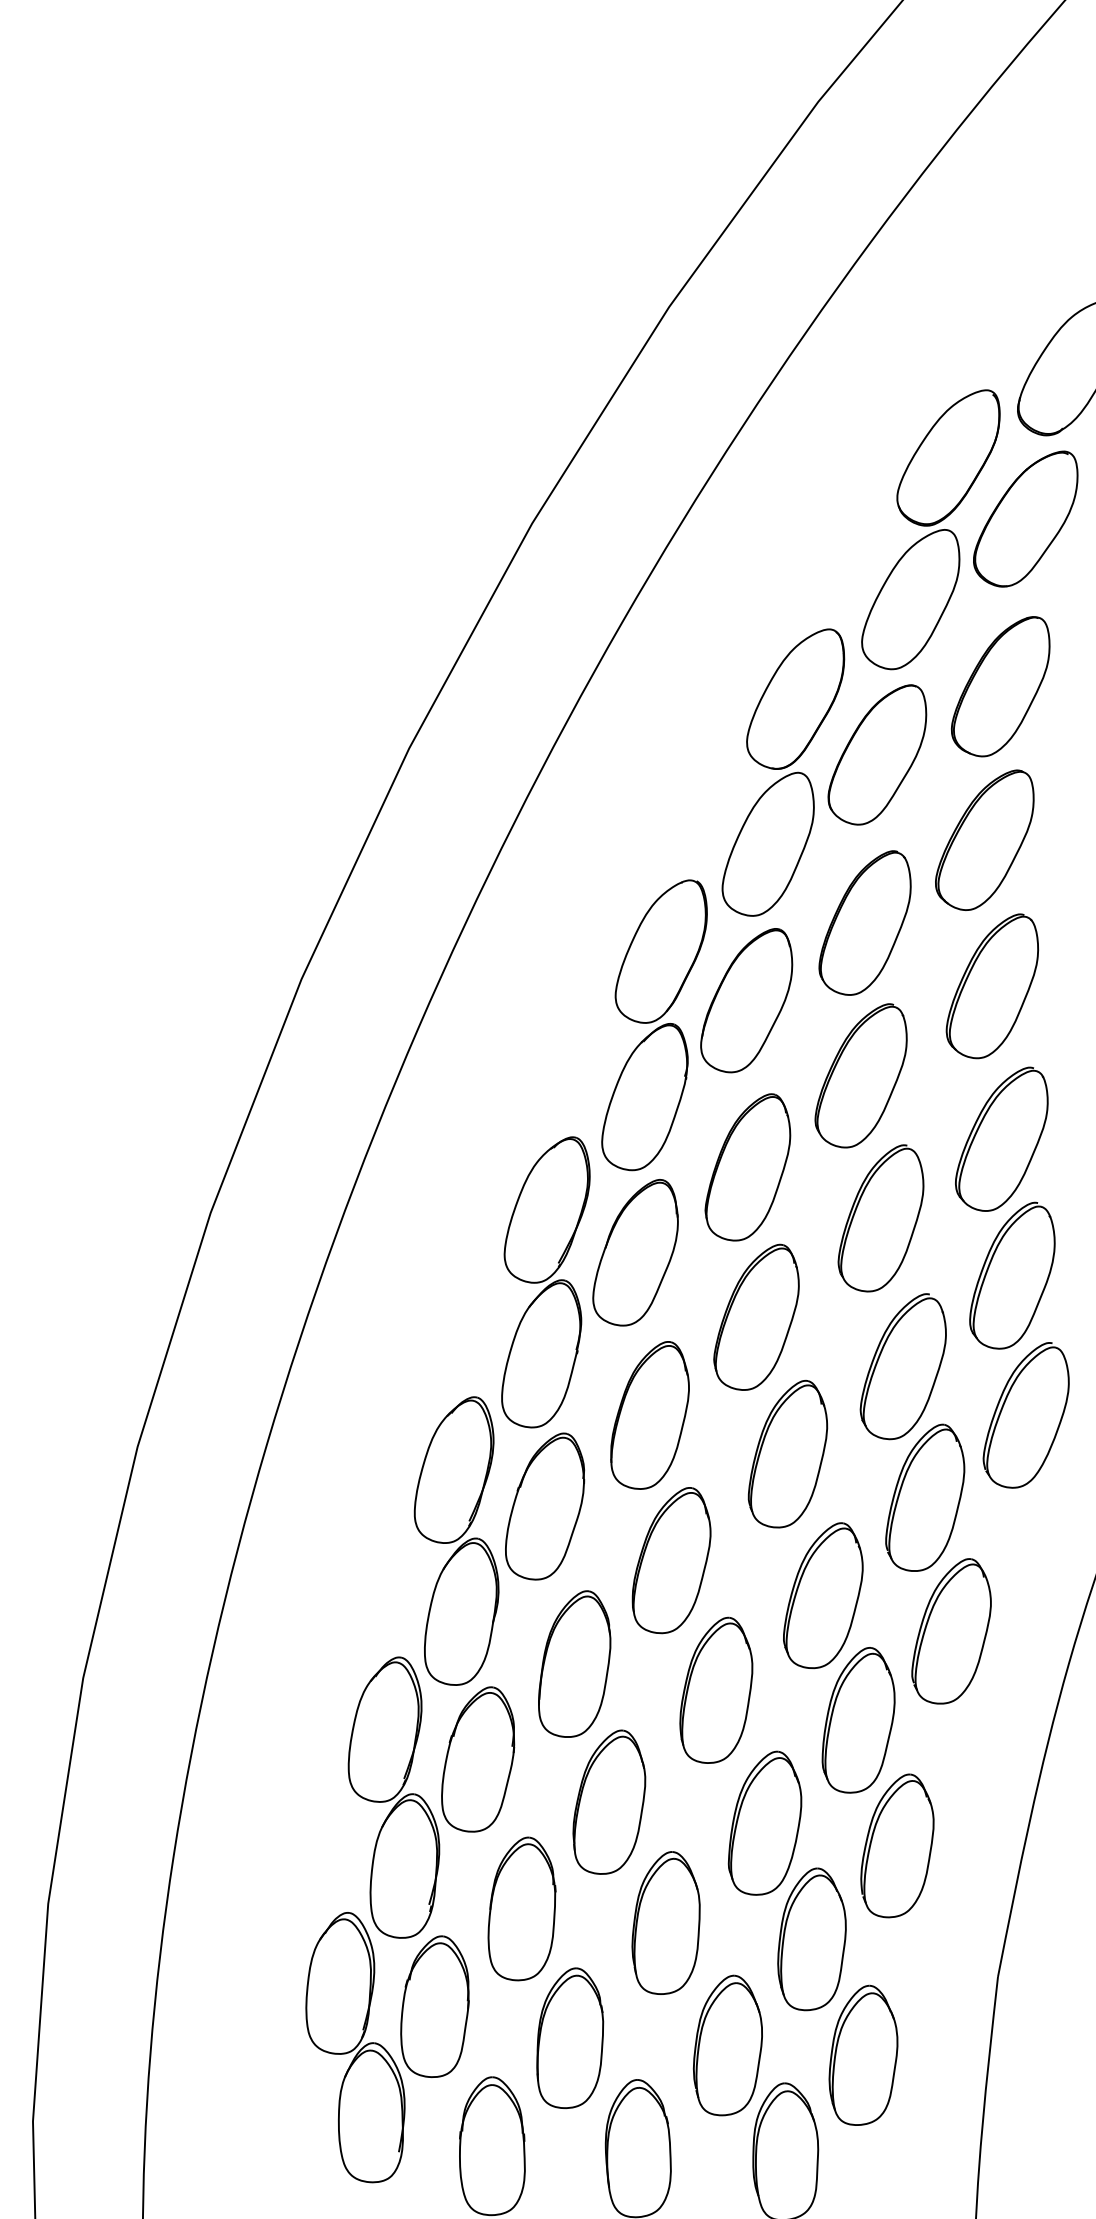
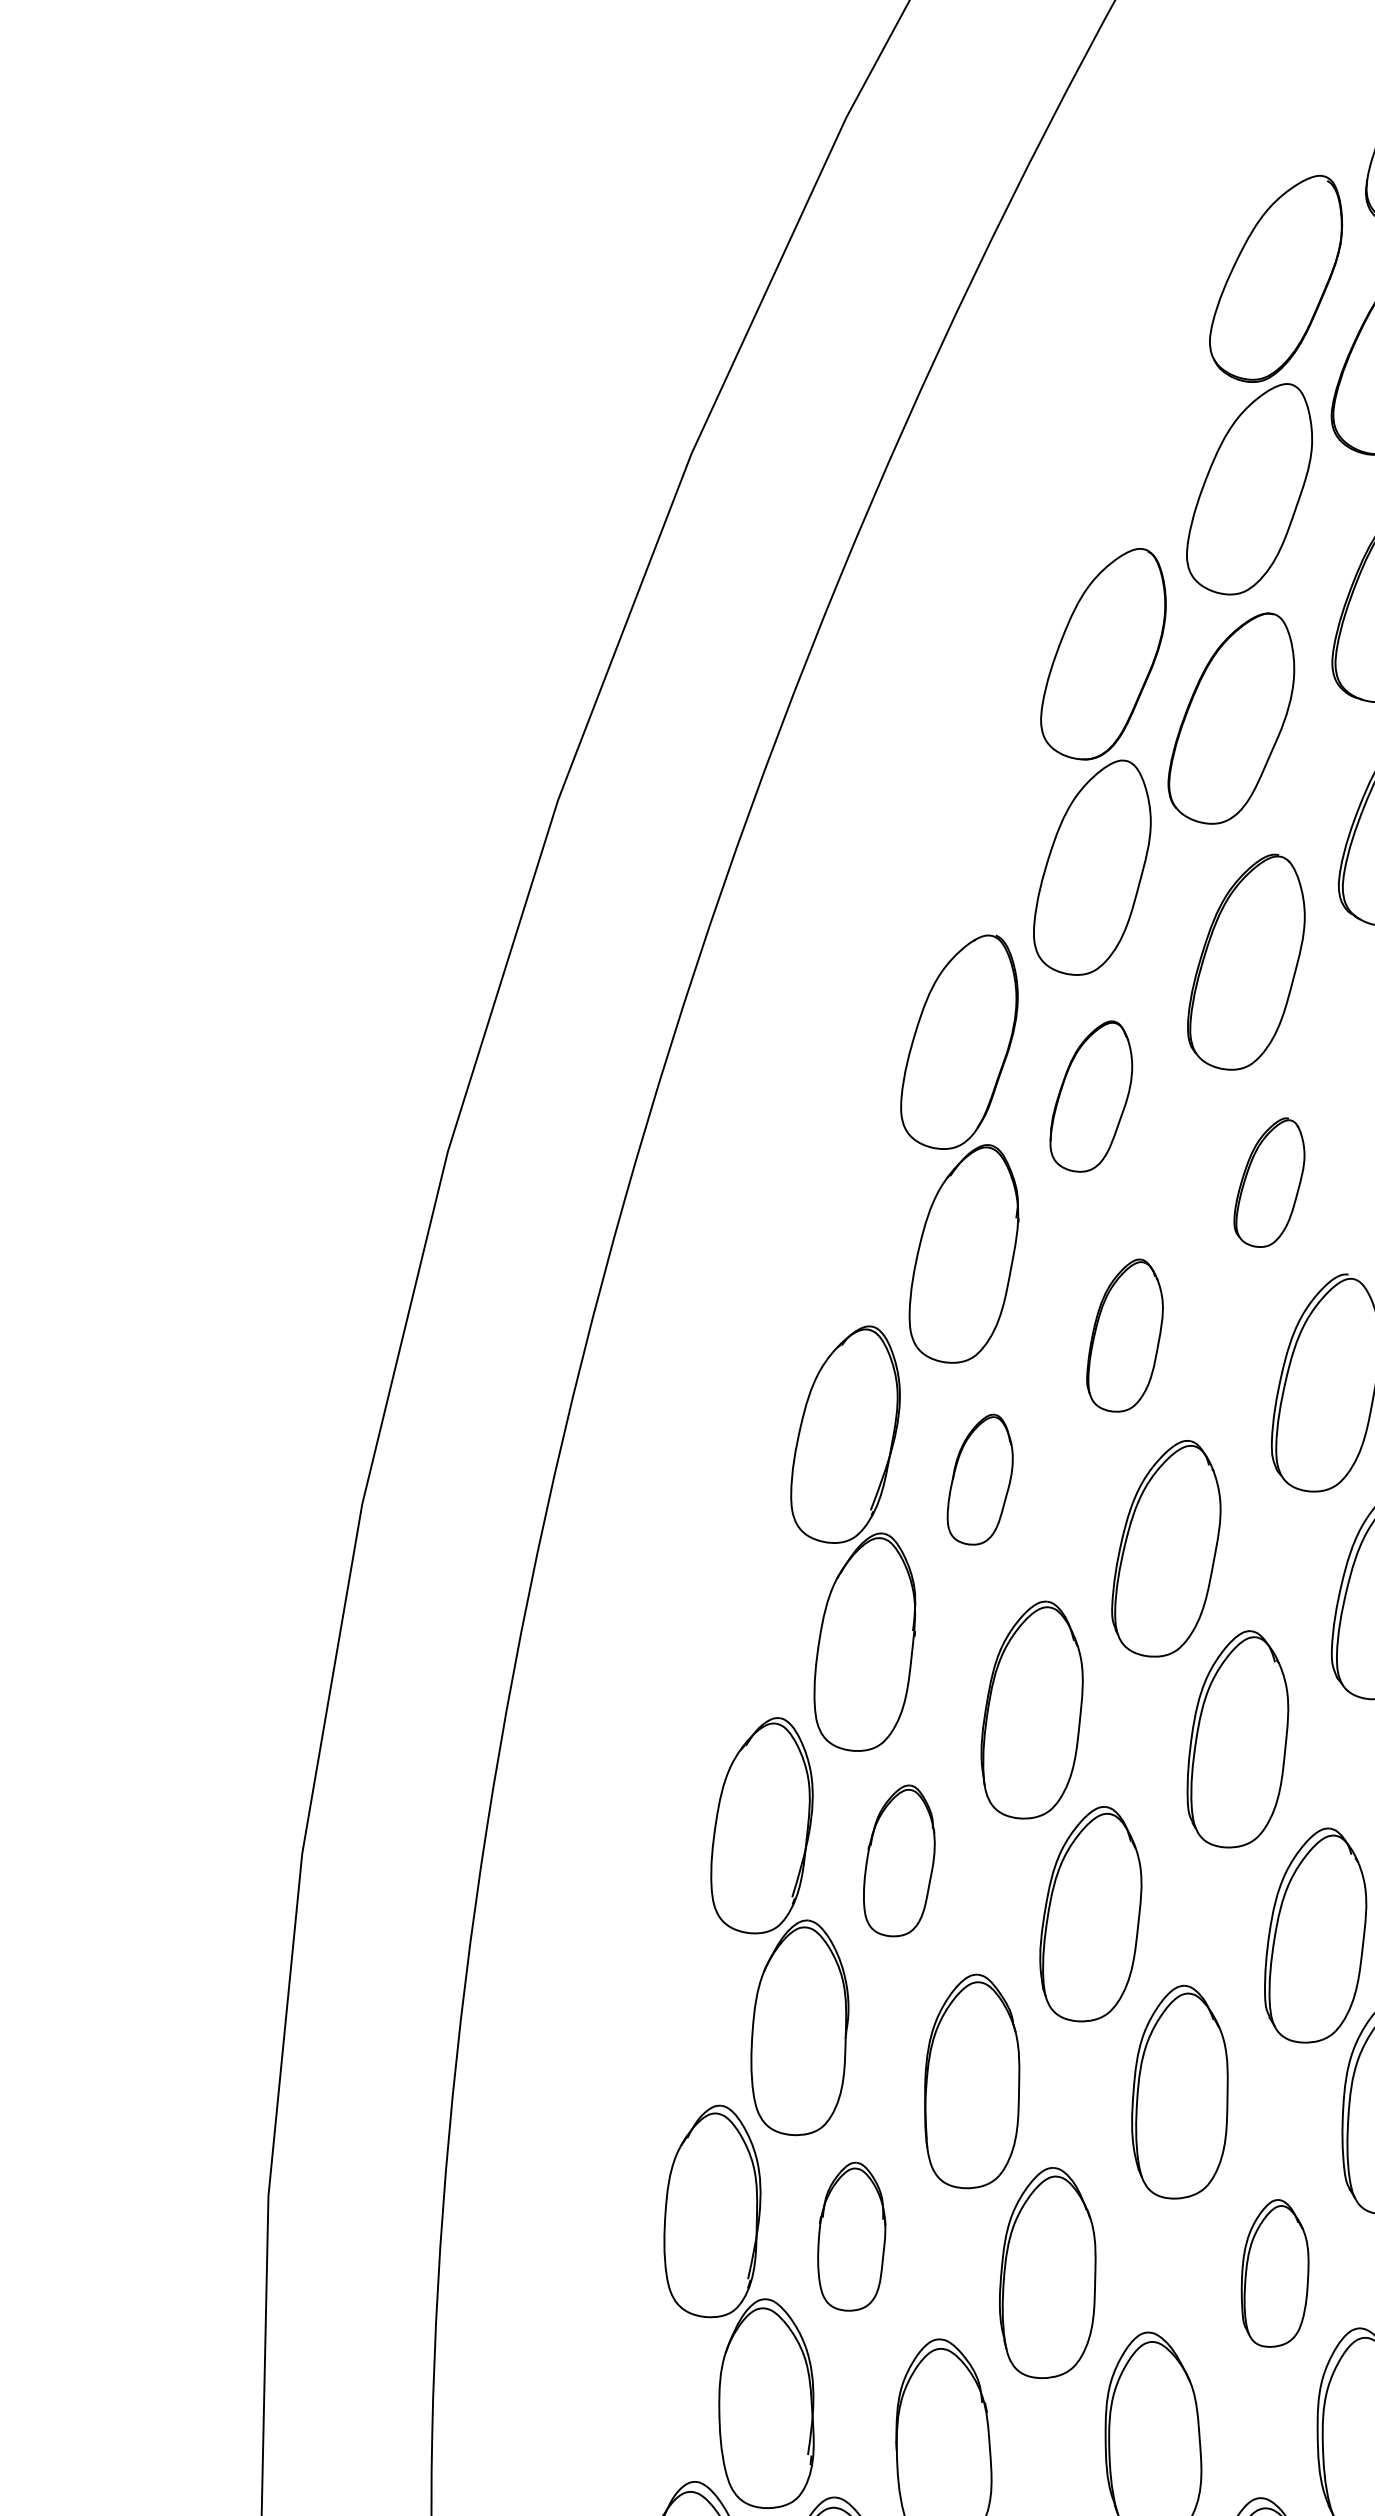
part: (746, 1000) -> (1090, 1097), size x0.7
part: (860, 1075) -> (1267, 1182), size x0.6
part: (747, 1167) -> (1123, 1336), size x0.7
part: (635, 1252) -> (979, 1479), size x0.6
part: (545, 1506) -> (898, 1861), size x0.7
part: (478, 1759) -> (850, 2237), size x0.7
part: (764, 1822) -> (1273, 2272), size x0.7

